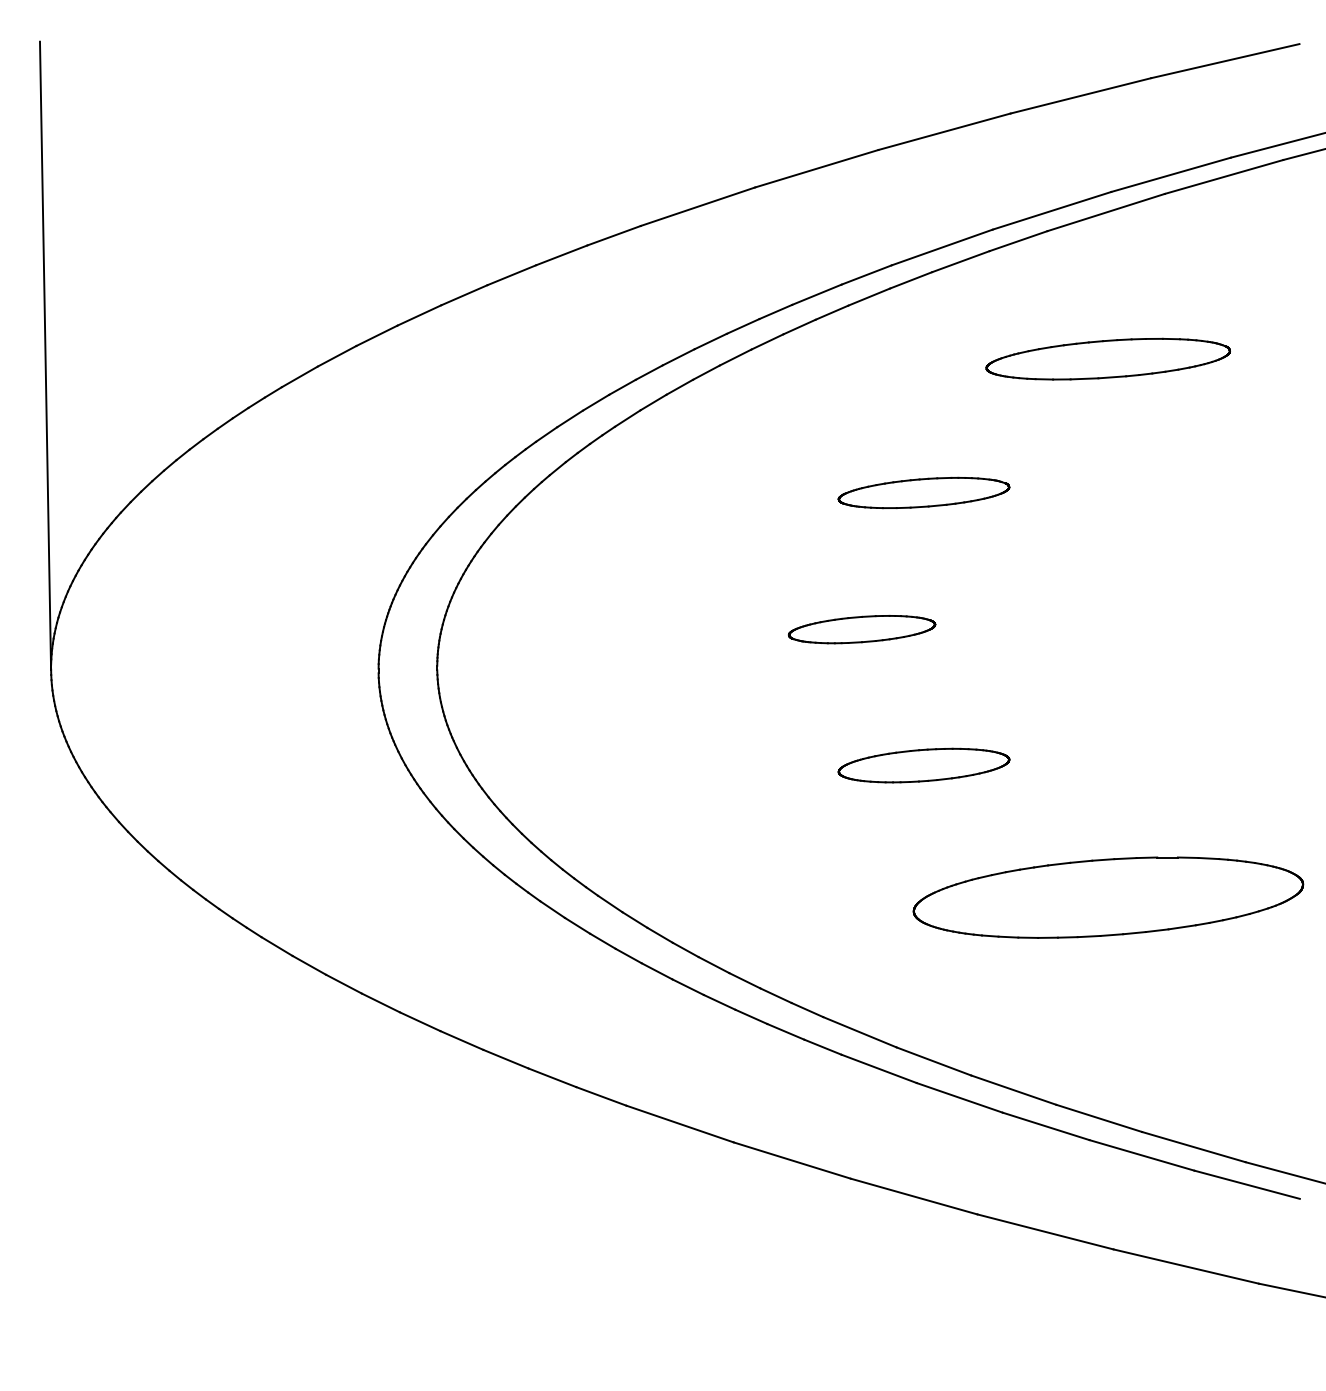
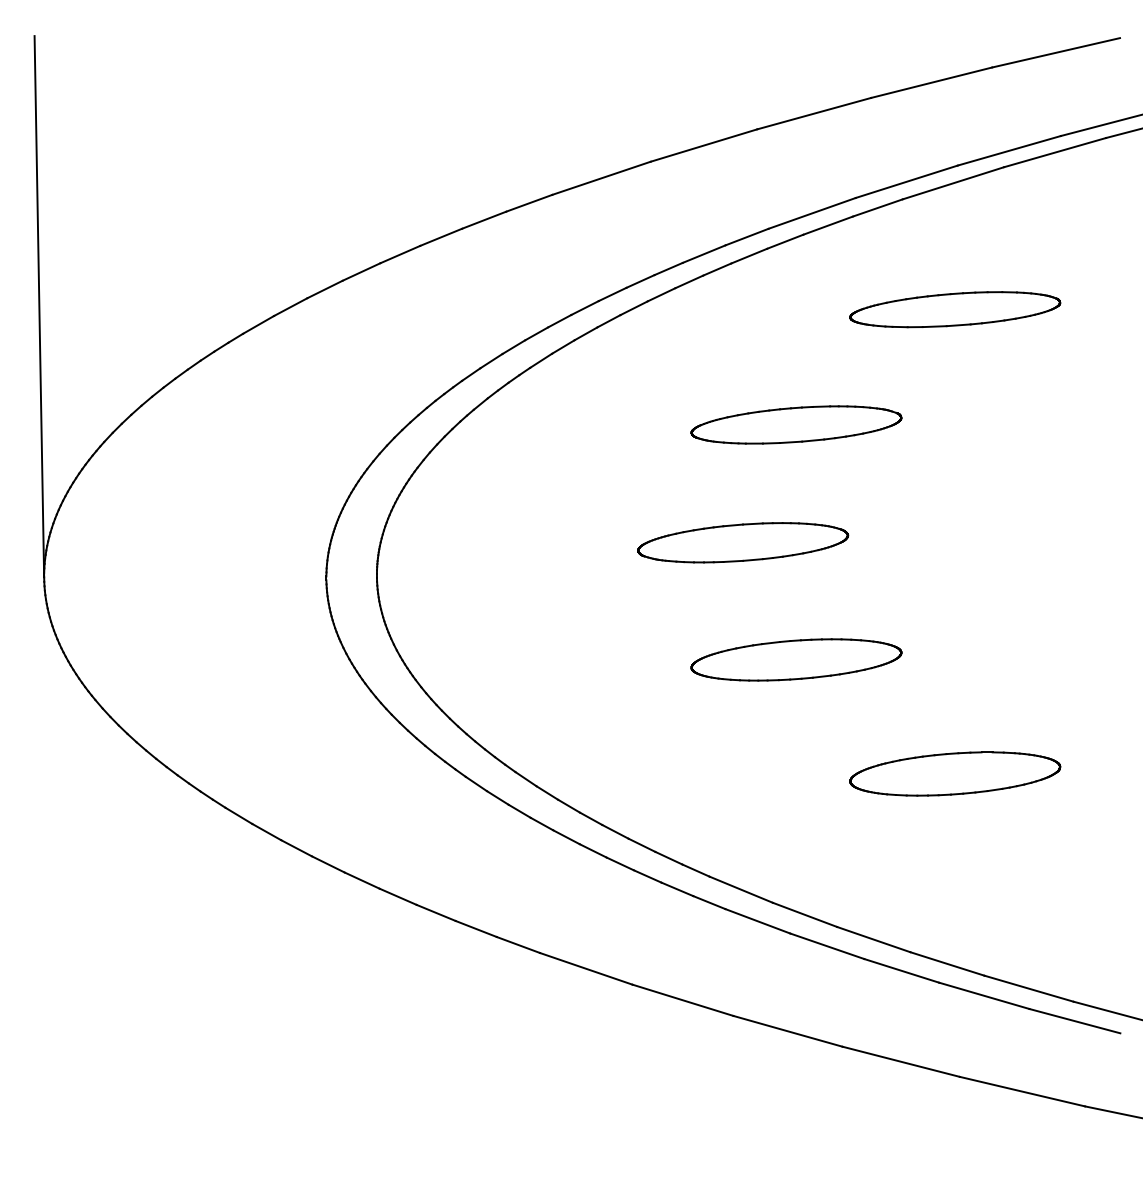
part: (923, 492) -> (795, 424), size x1.43
part: (861, 629) -> (742, 542), size x1.67
part: (923, 765) -> (795, 659), size x1.43
part: (1107, 898) -> (954, 774), size x0.62

